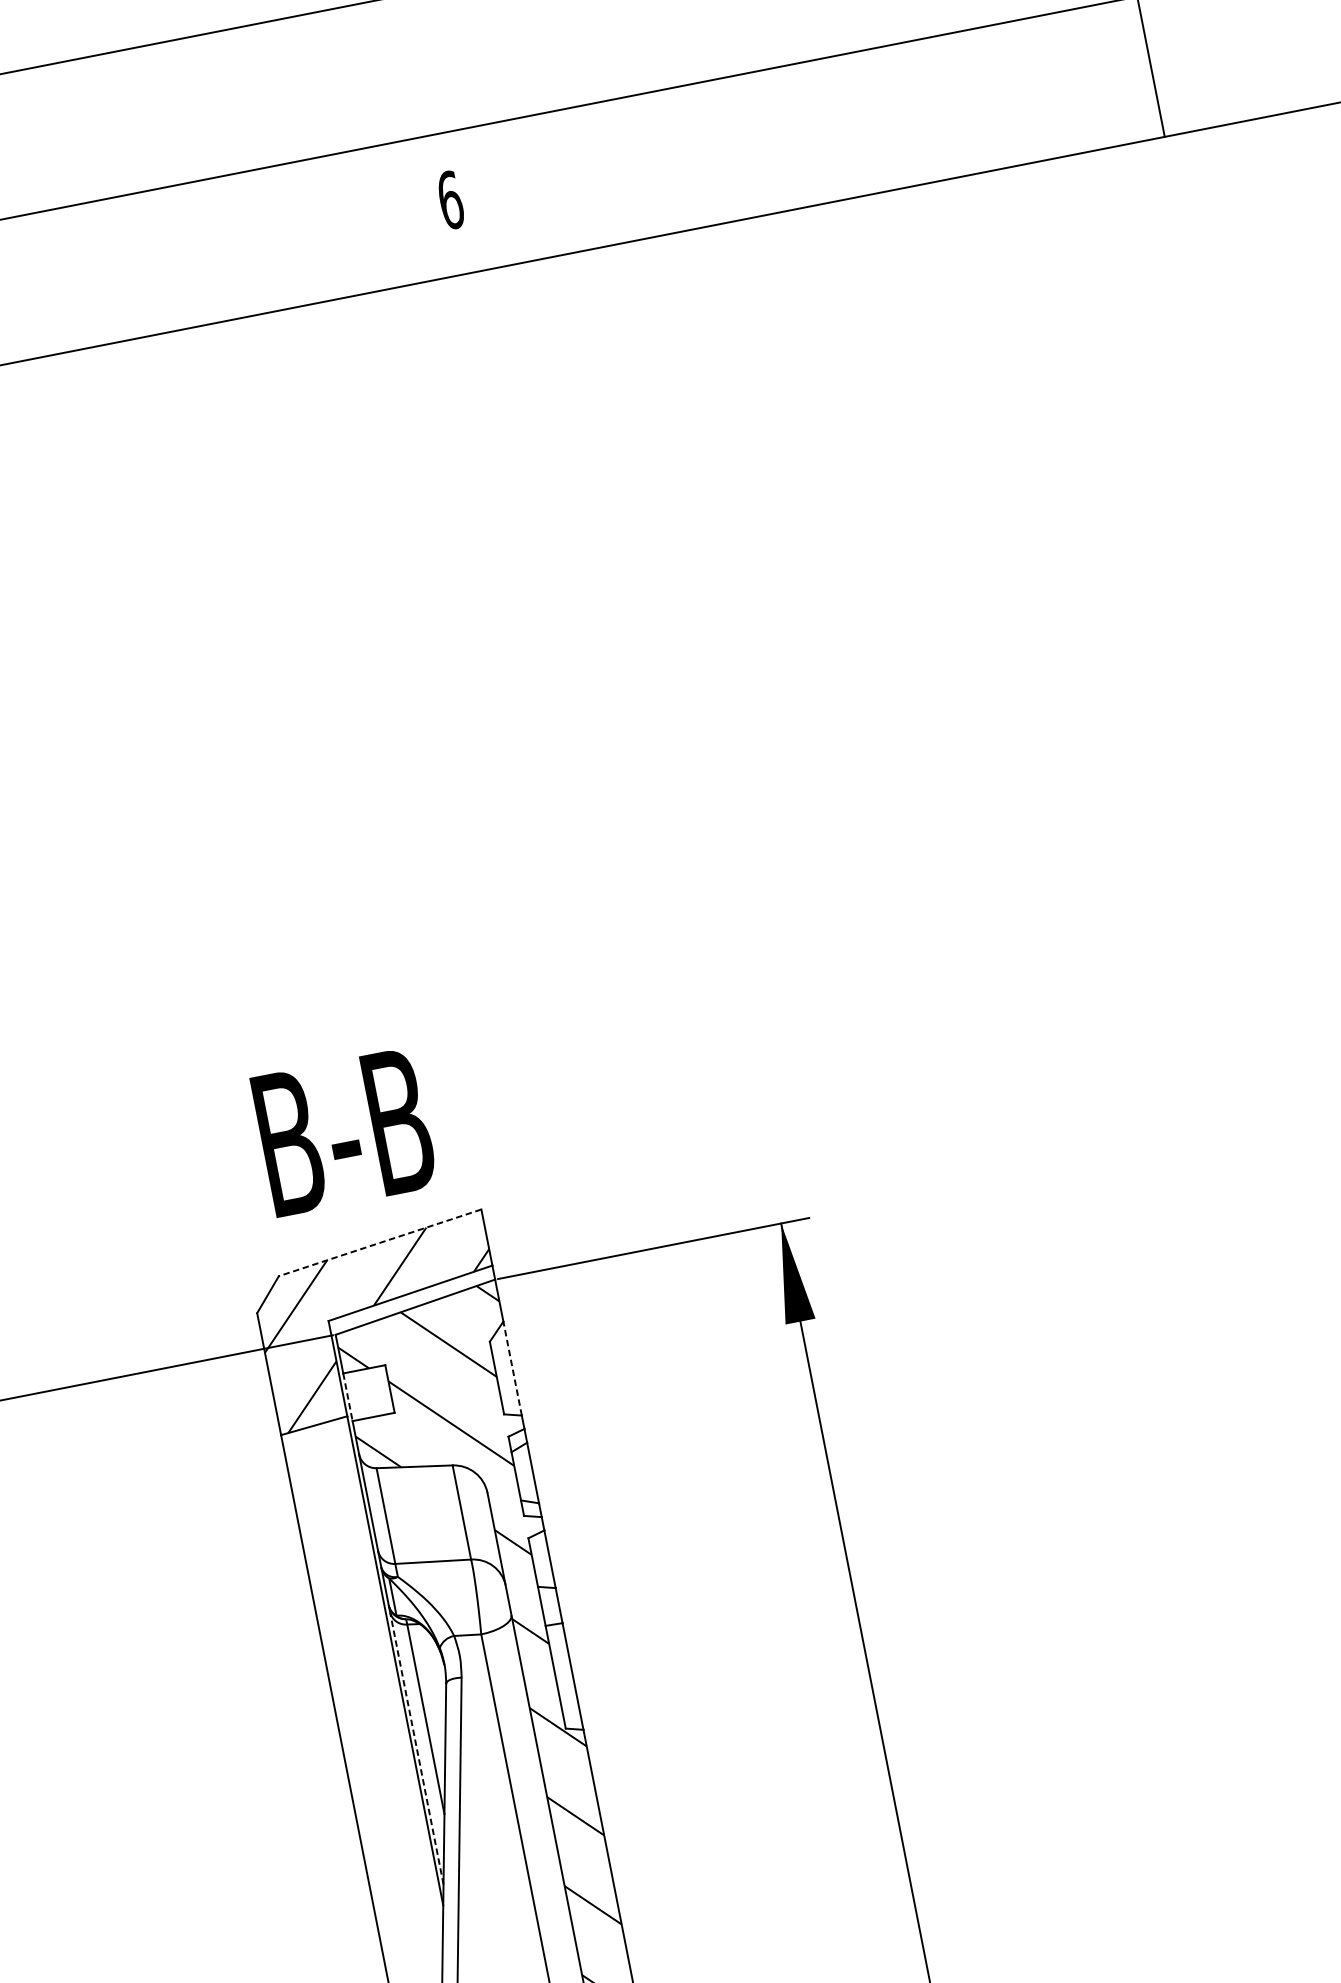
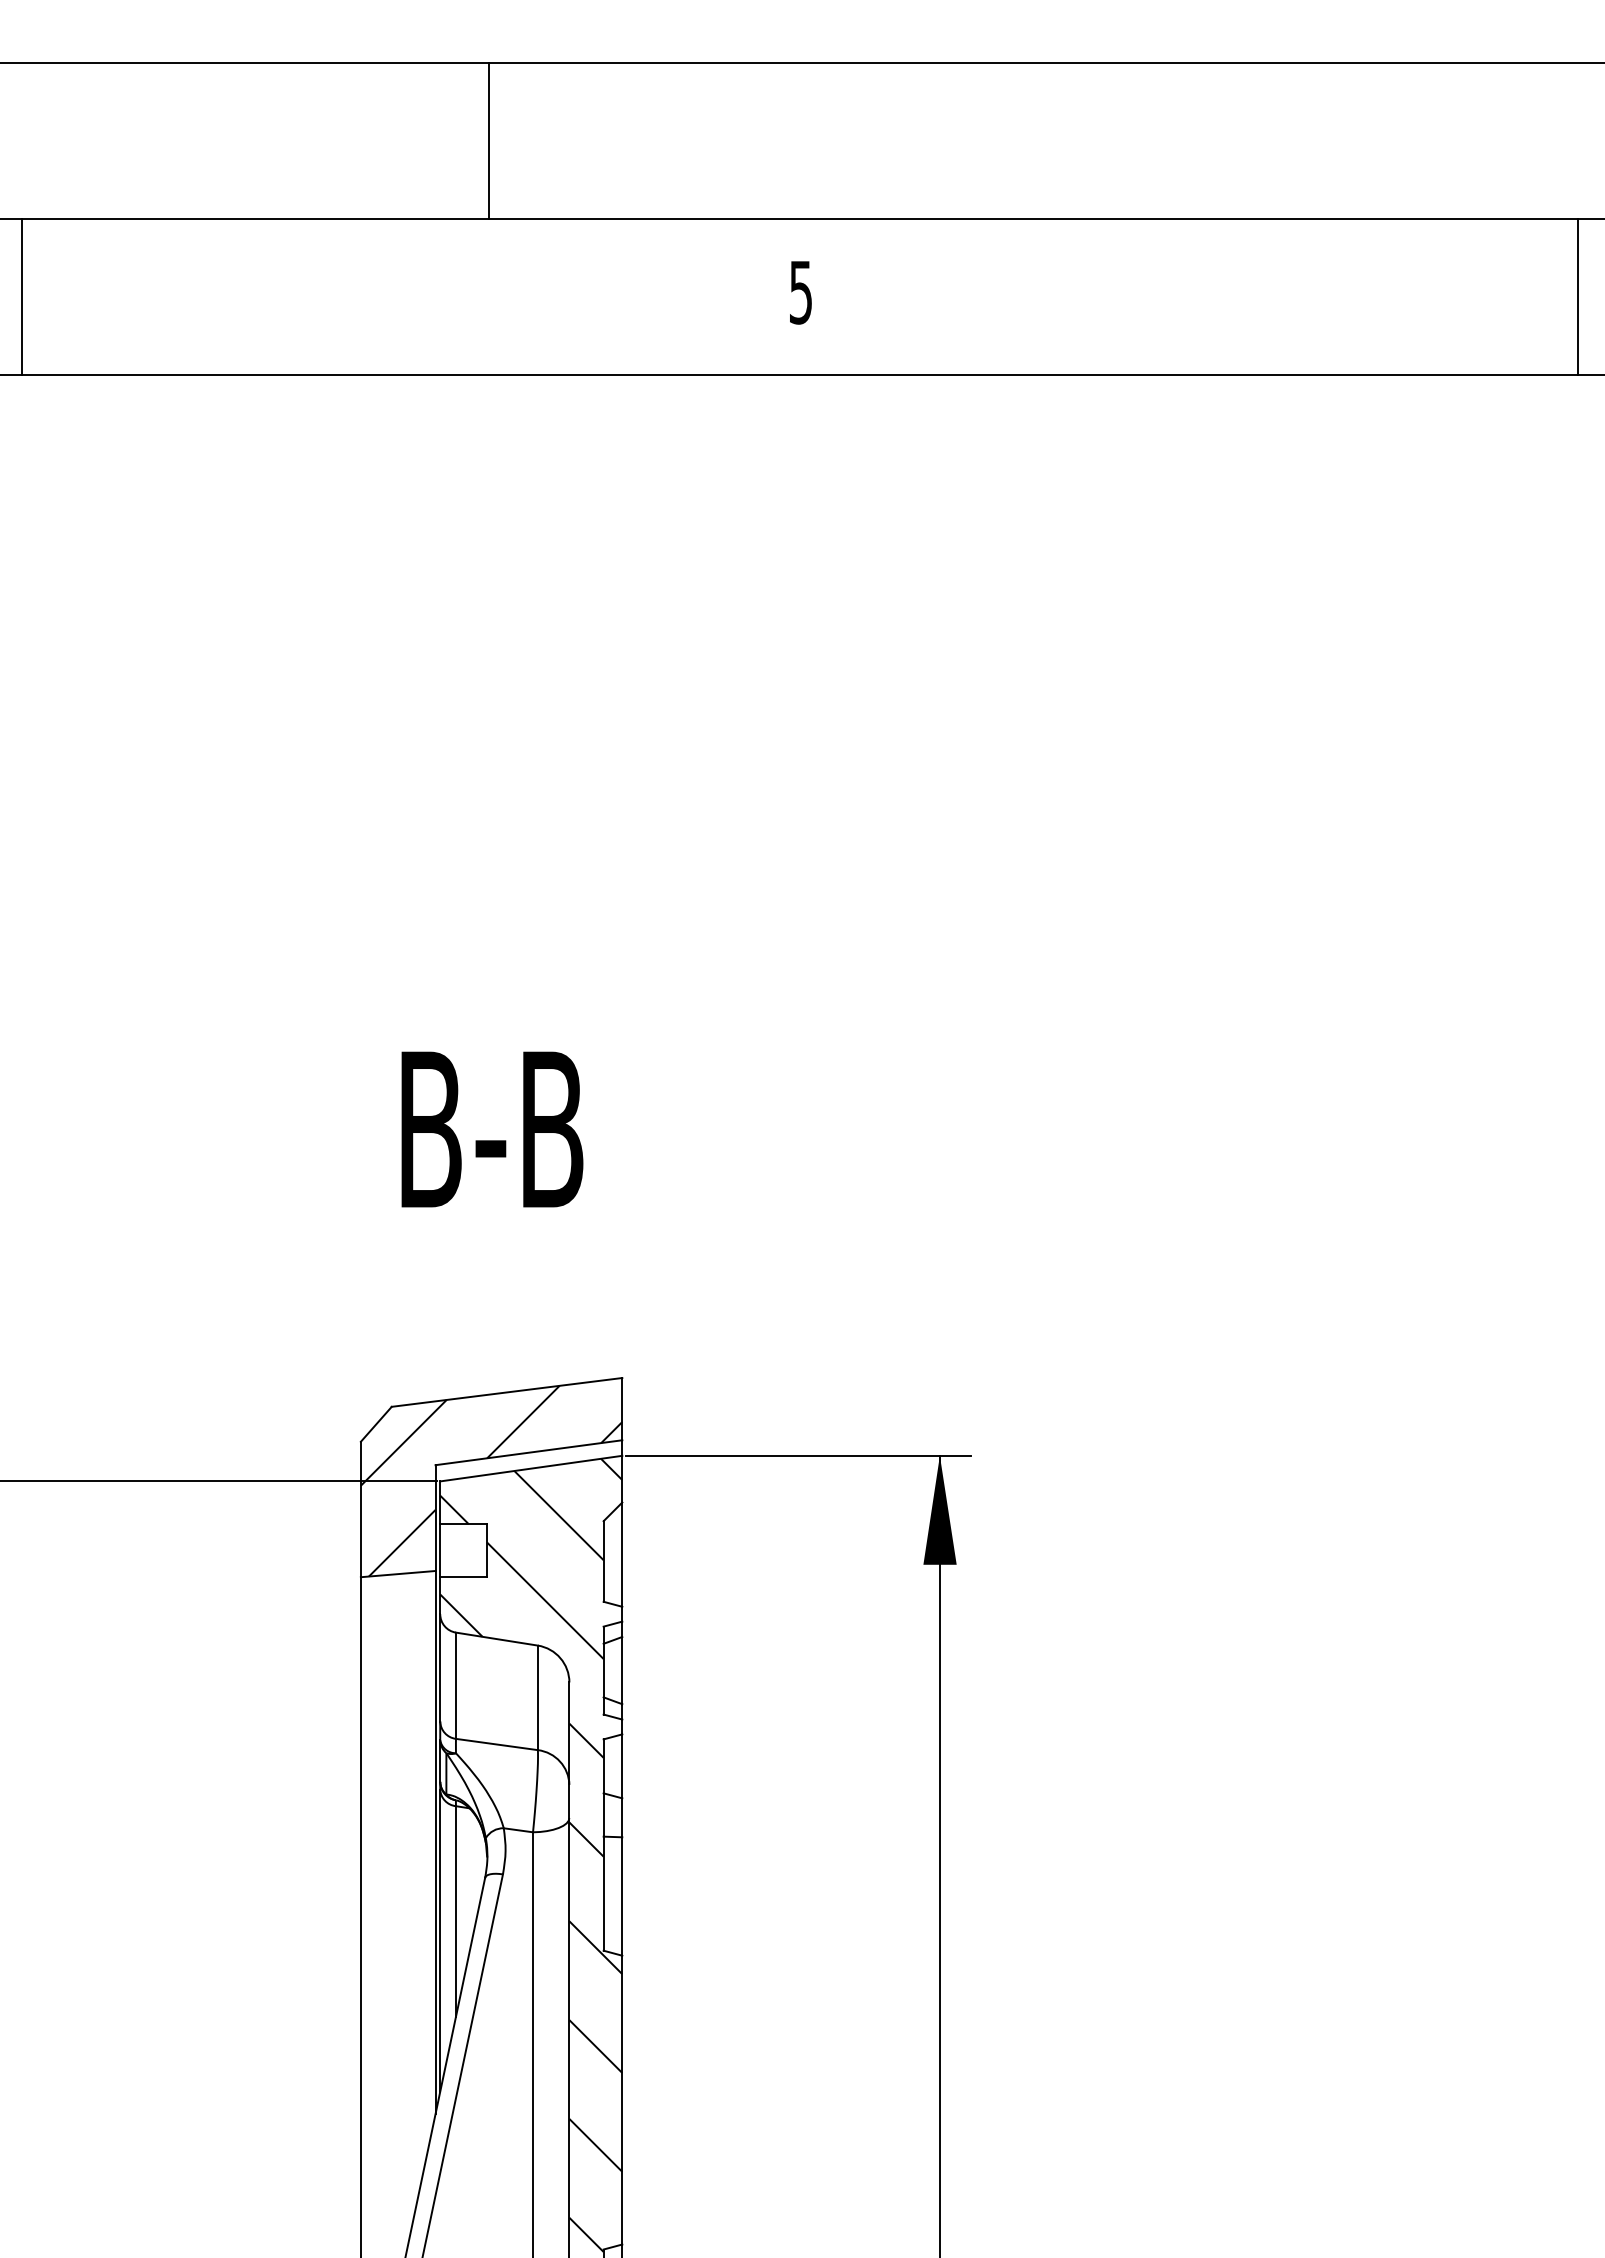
line: (142, 118) -> (488, 140), added
text: (450, 200) -> (800, 292), 6 -> 5
text: (344, 1132) -> (492, 1129), moved
line: (379, 1243) -> (506, 1392), dashed -> solid
line: (512, 1368) -> (622, 1554), dashed -> solid
line: (348, 1397) -> (440, 1551), dashed -> solid
line: (417, 1748) -> (440, 1940), dashed -> solid

